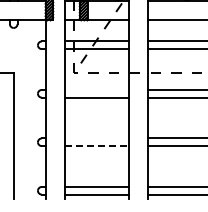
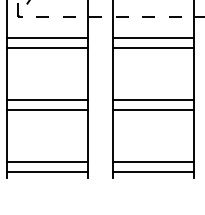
line: (96, 89) -> (46, 37), added
line: (96, 138) -> (46, 100), added
line: (96, 146) -> (46, 110), dashed -> solid

